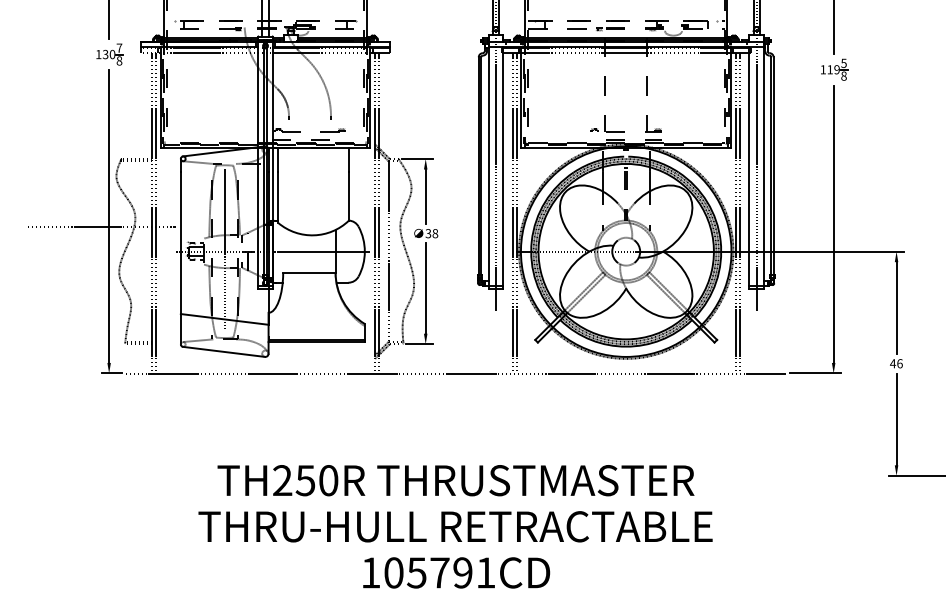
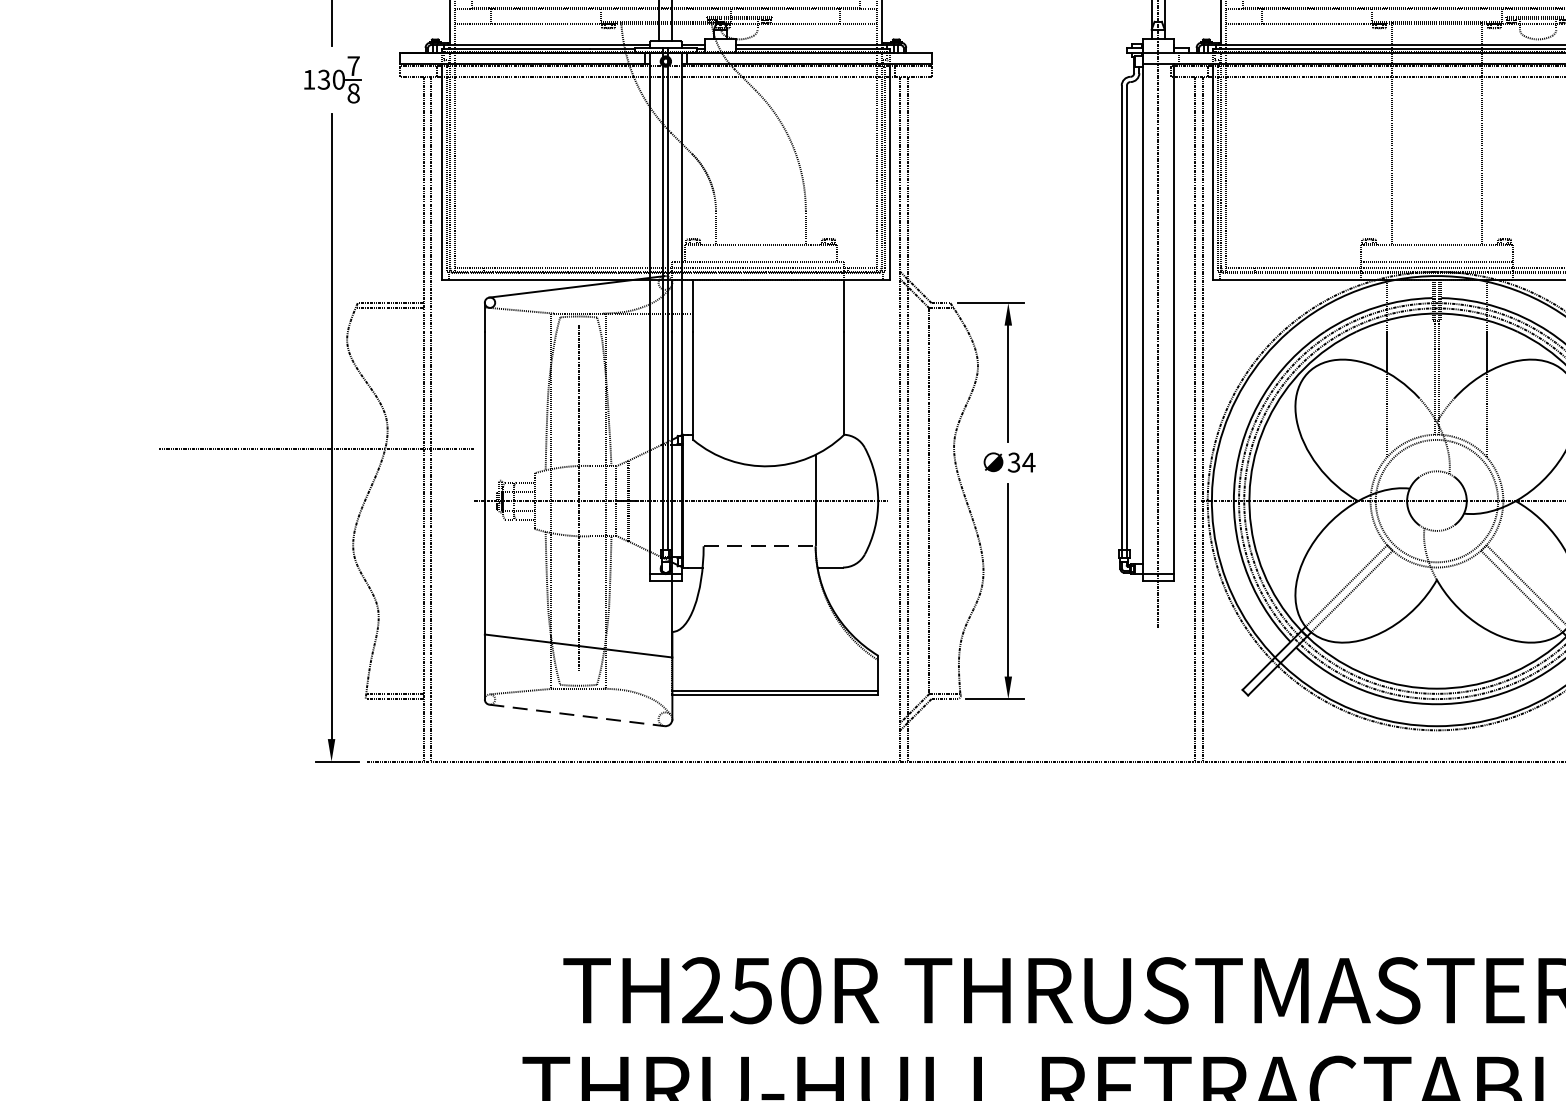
text: (435, 233) -> (1029, 462), 38 -> 34
line: (309, 272) -> (759, 545), solid -> dashed
line: (224, 351) -> (578, 714), solid -> dashed

